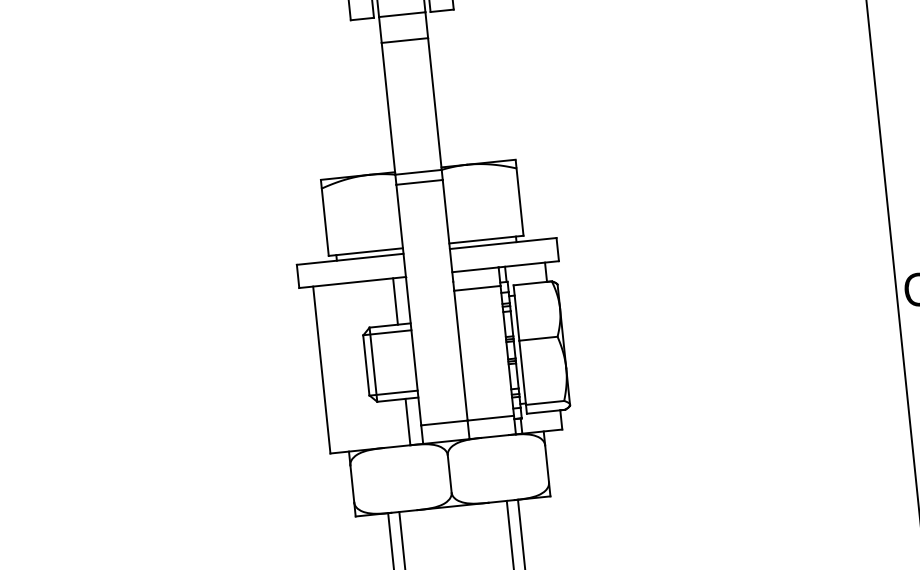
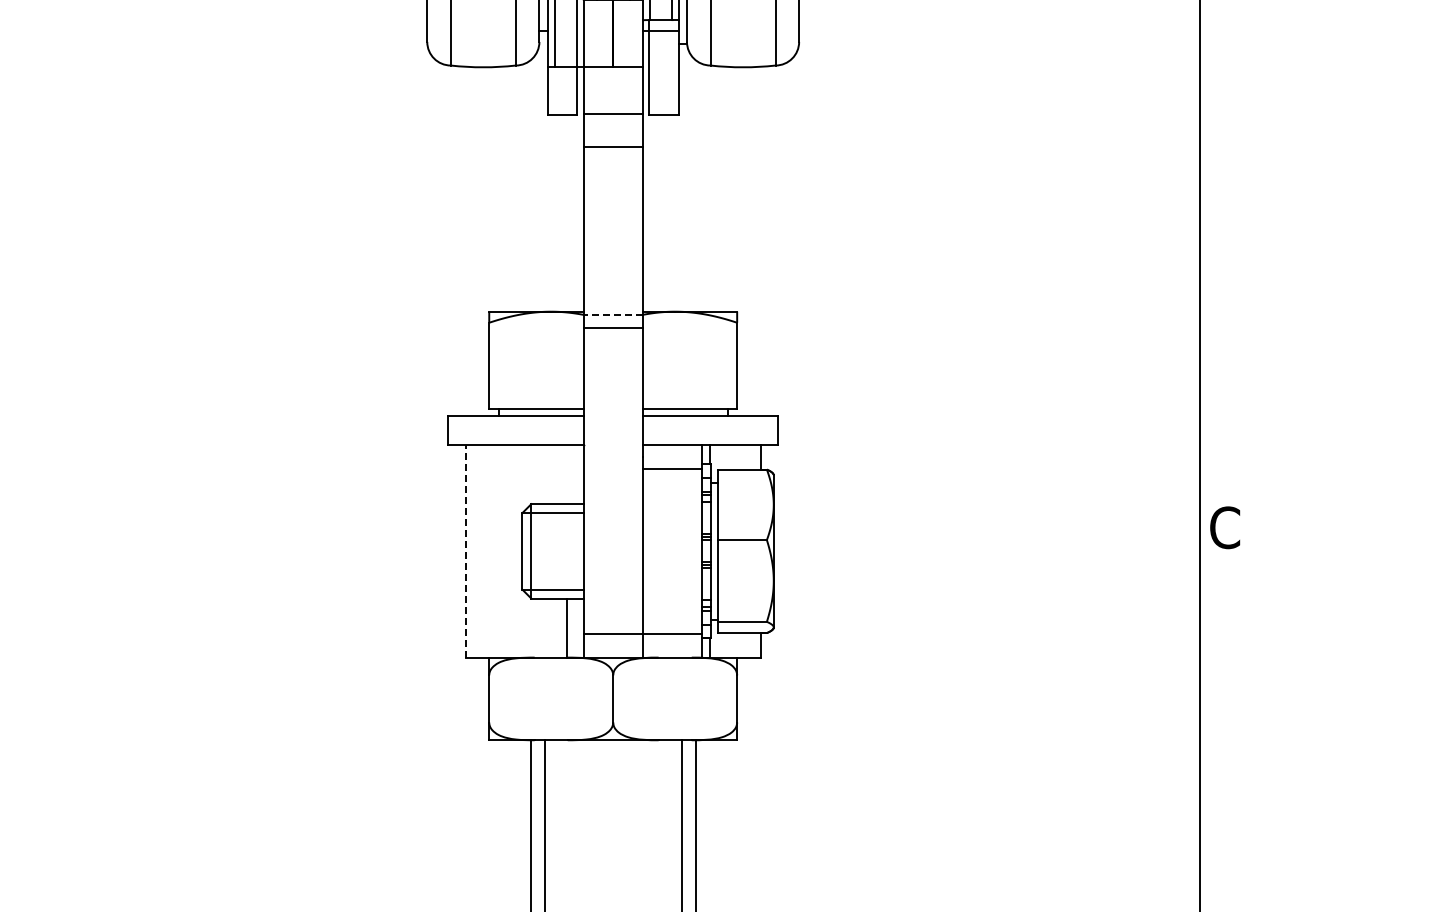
line: (418, 171) -> (613, 314), solid -> dashed
line: (395, 301) -> (567, 474), removed
line: (321, 369) -> (465, 550), solid -> dashed

